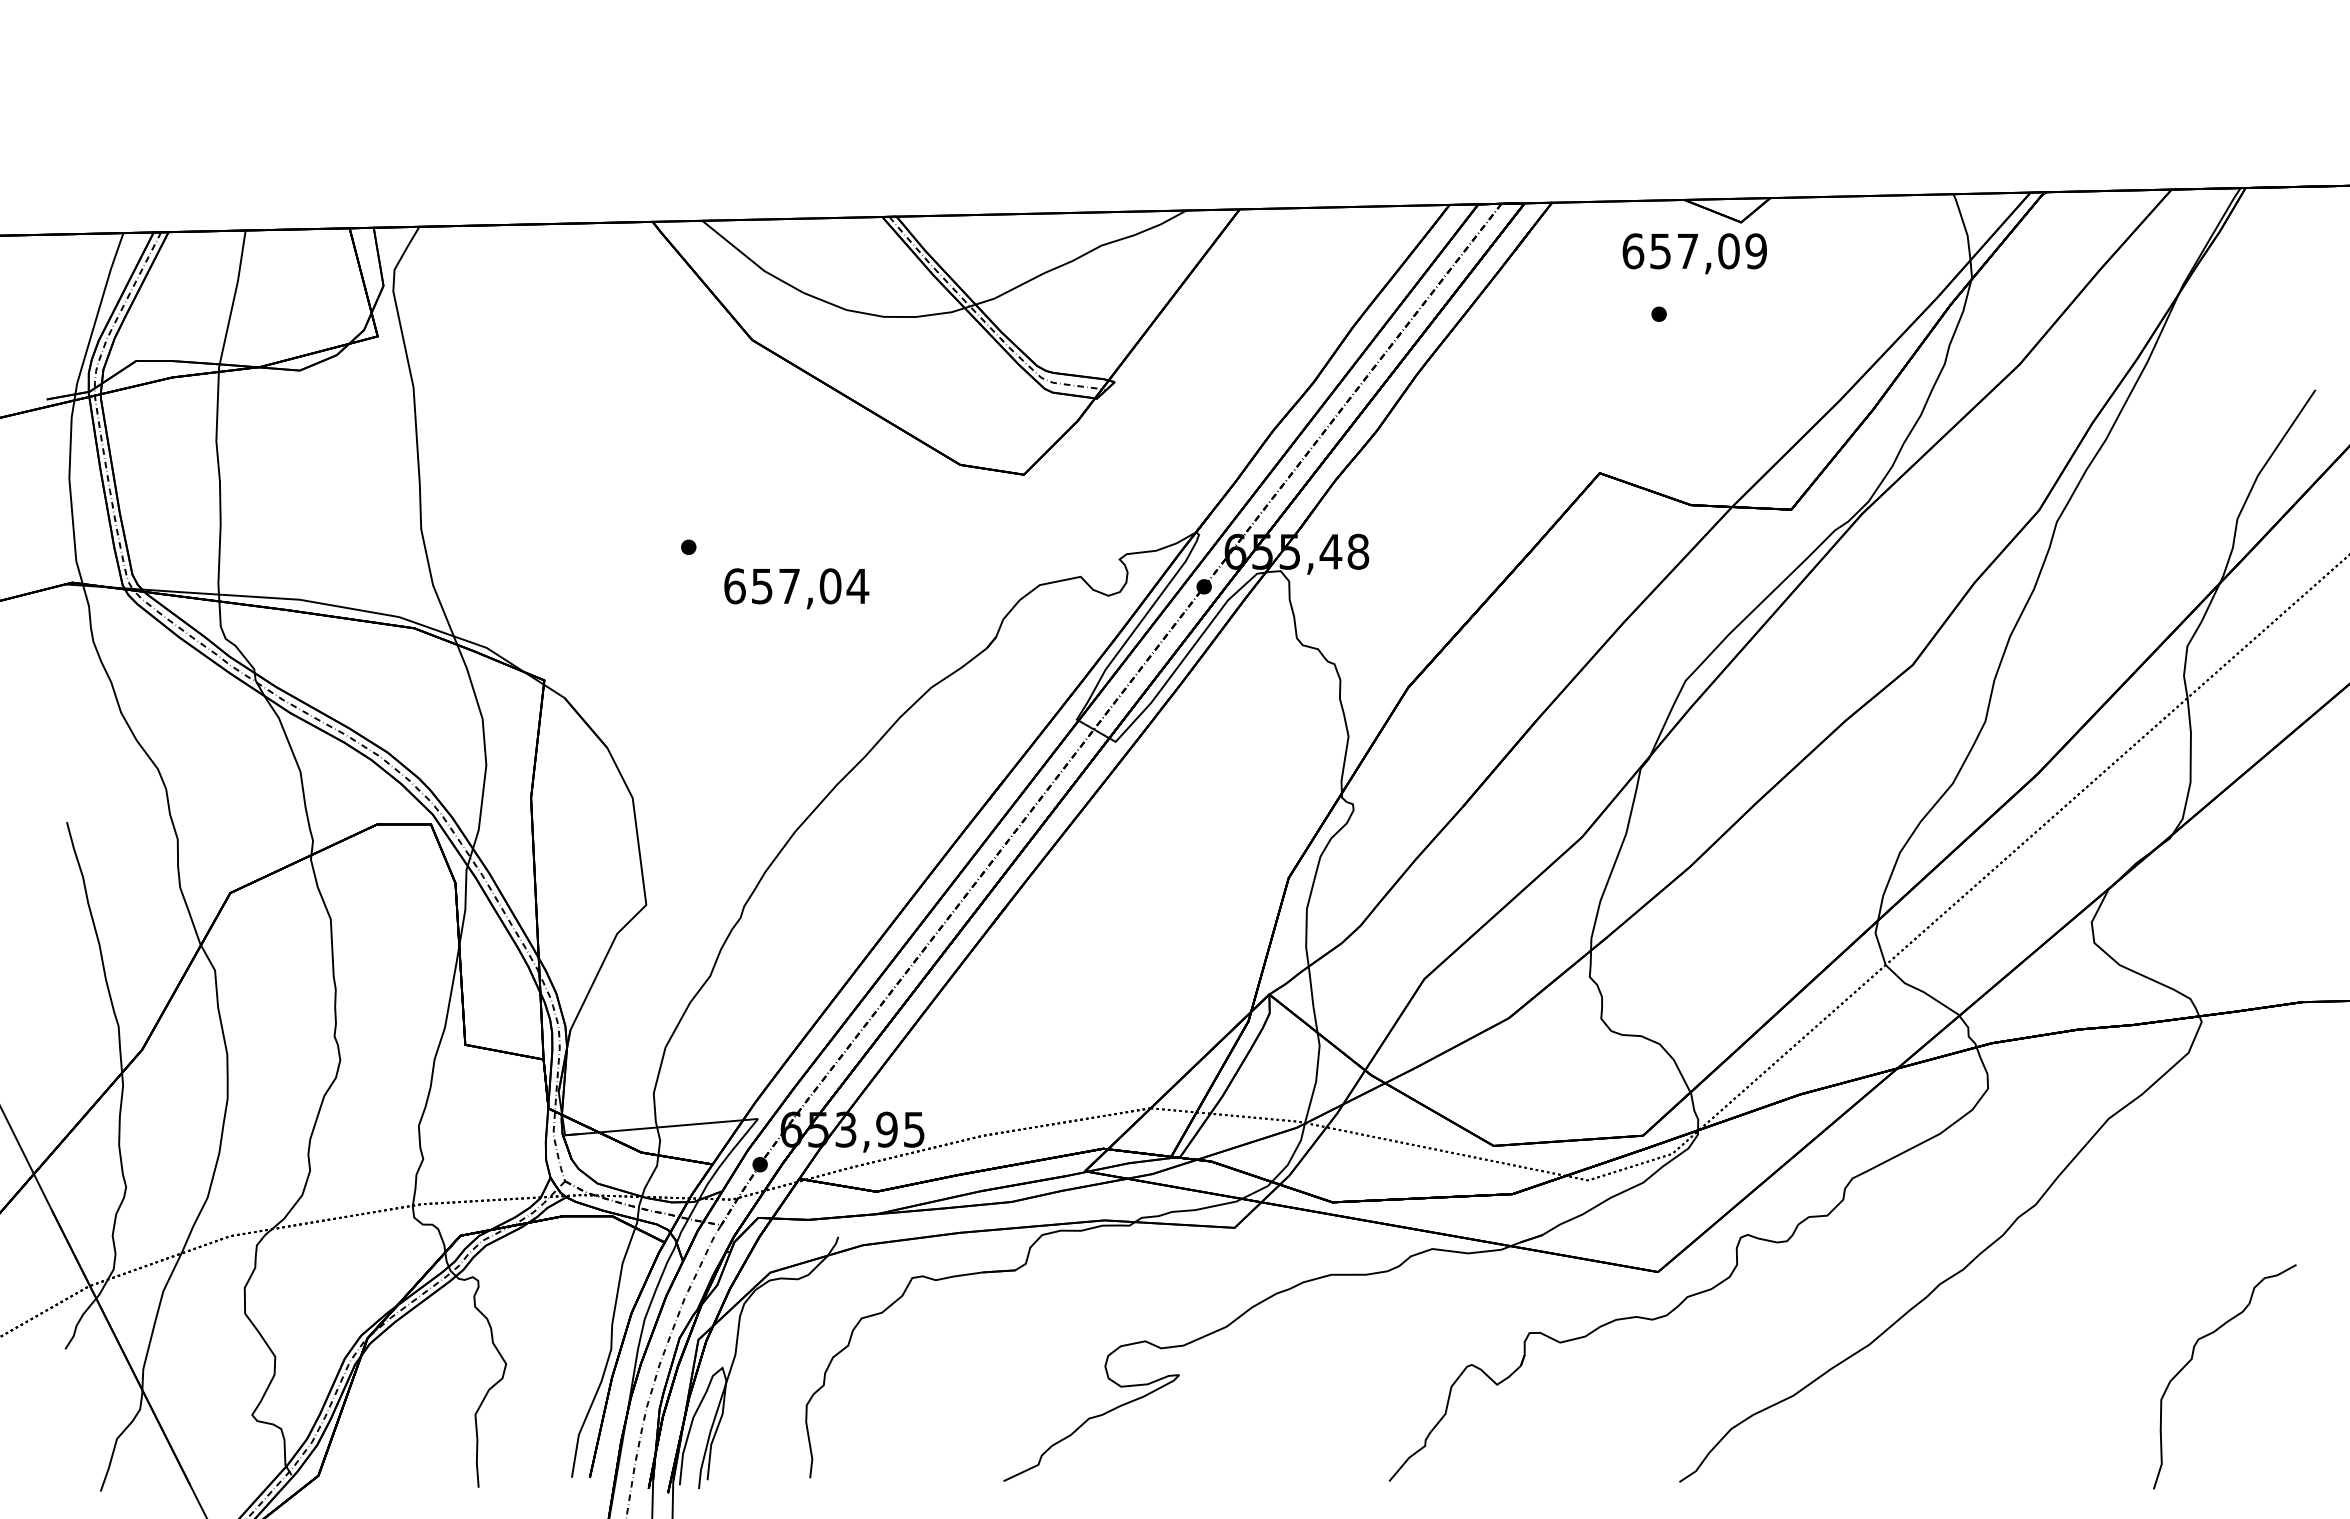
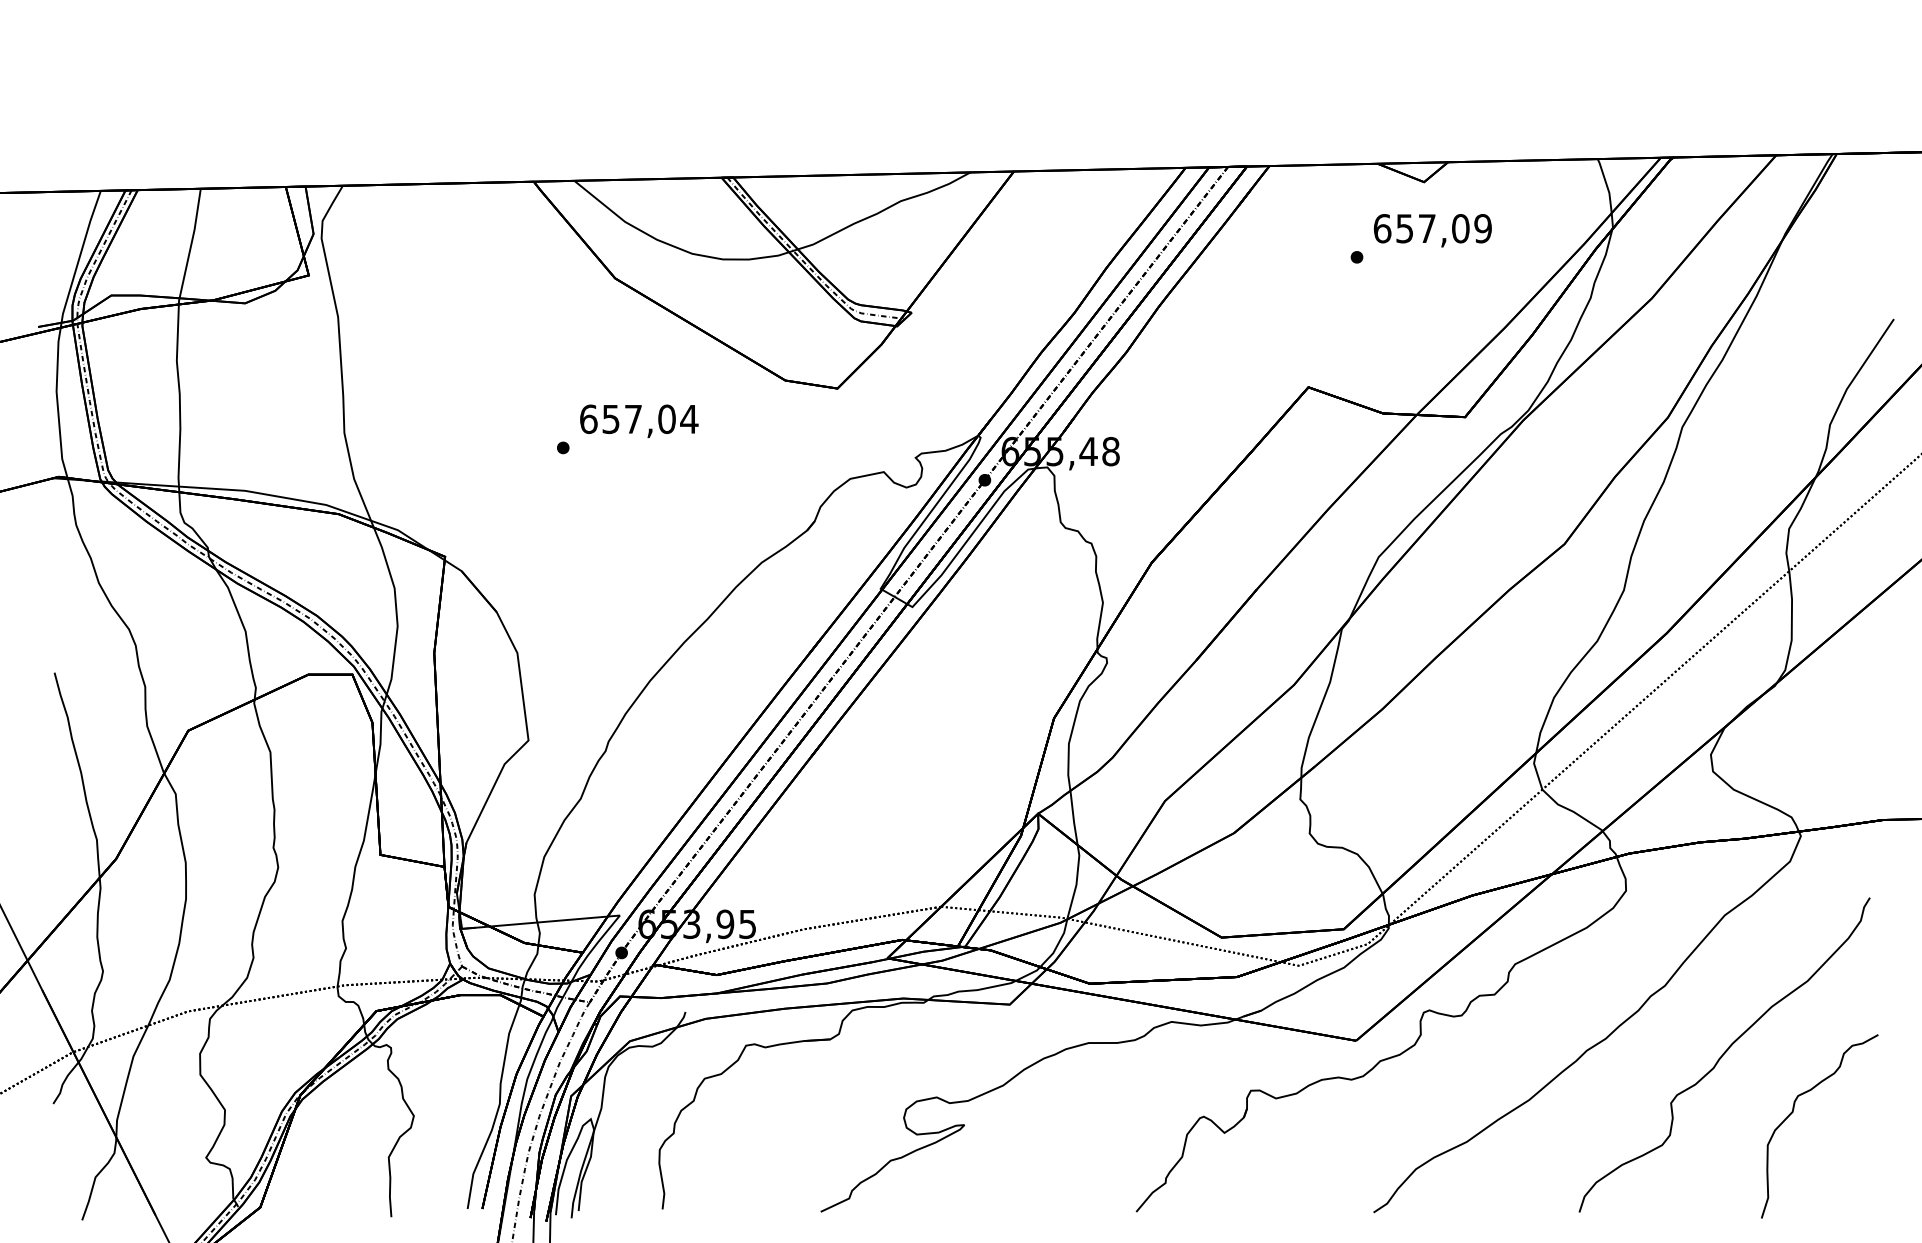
text: (1694, 253) -> (1432, 230), moved
text: (796, 588) -> (639, 421), moved
curve: (2108, 1288) -> (1724, 1054), added

